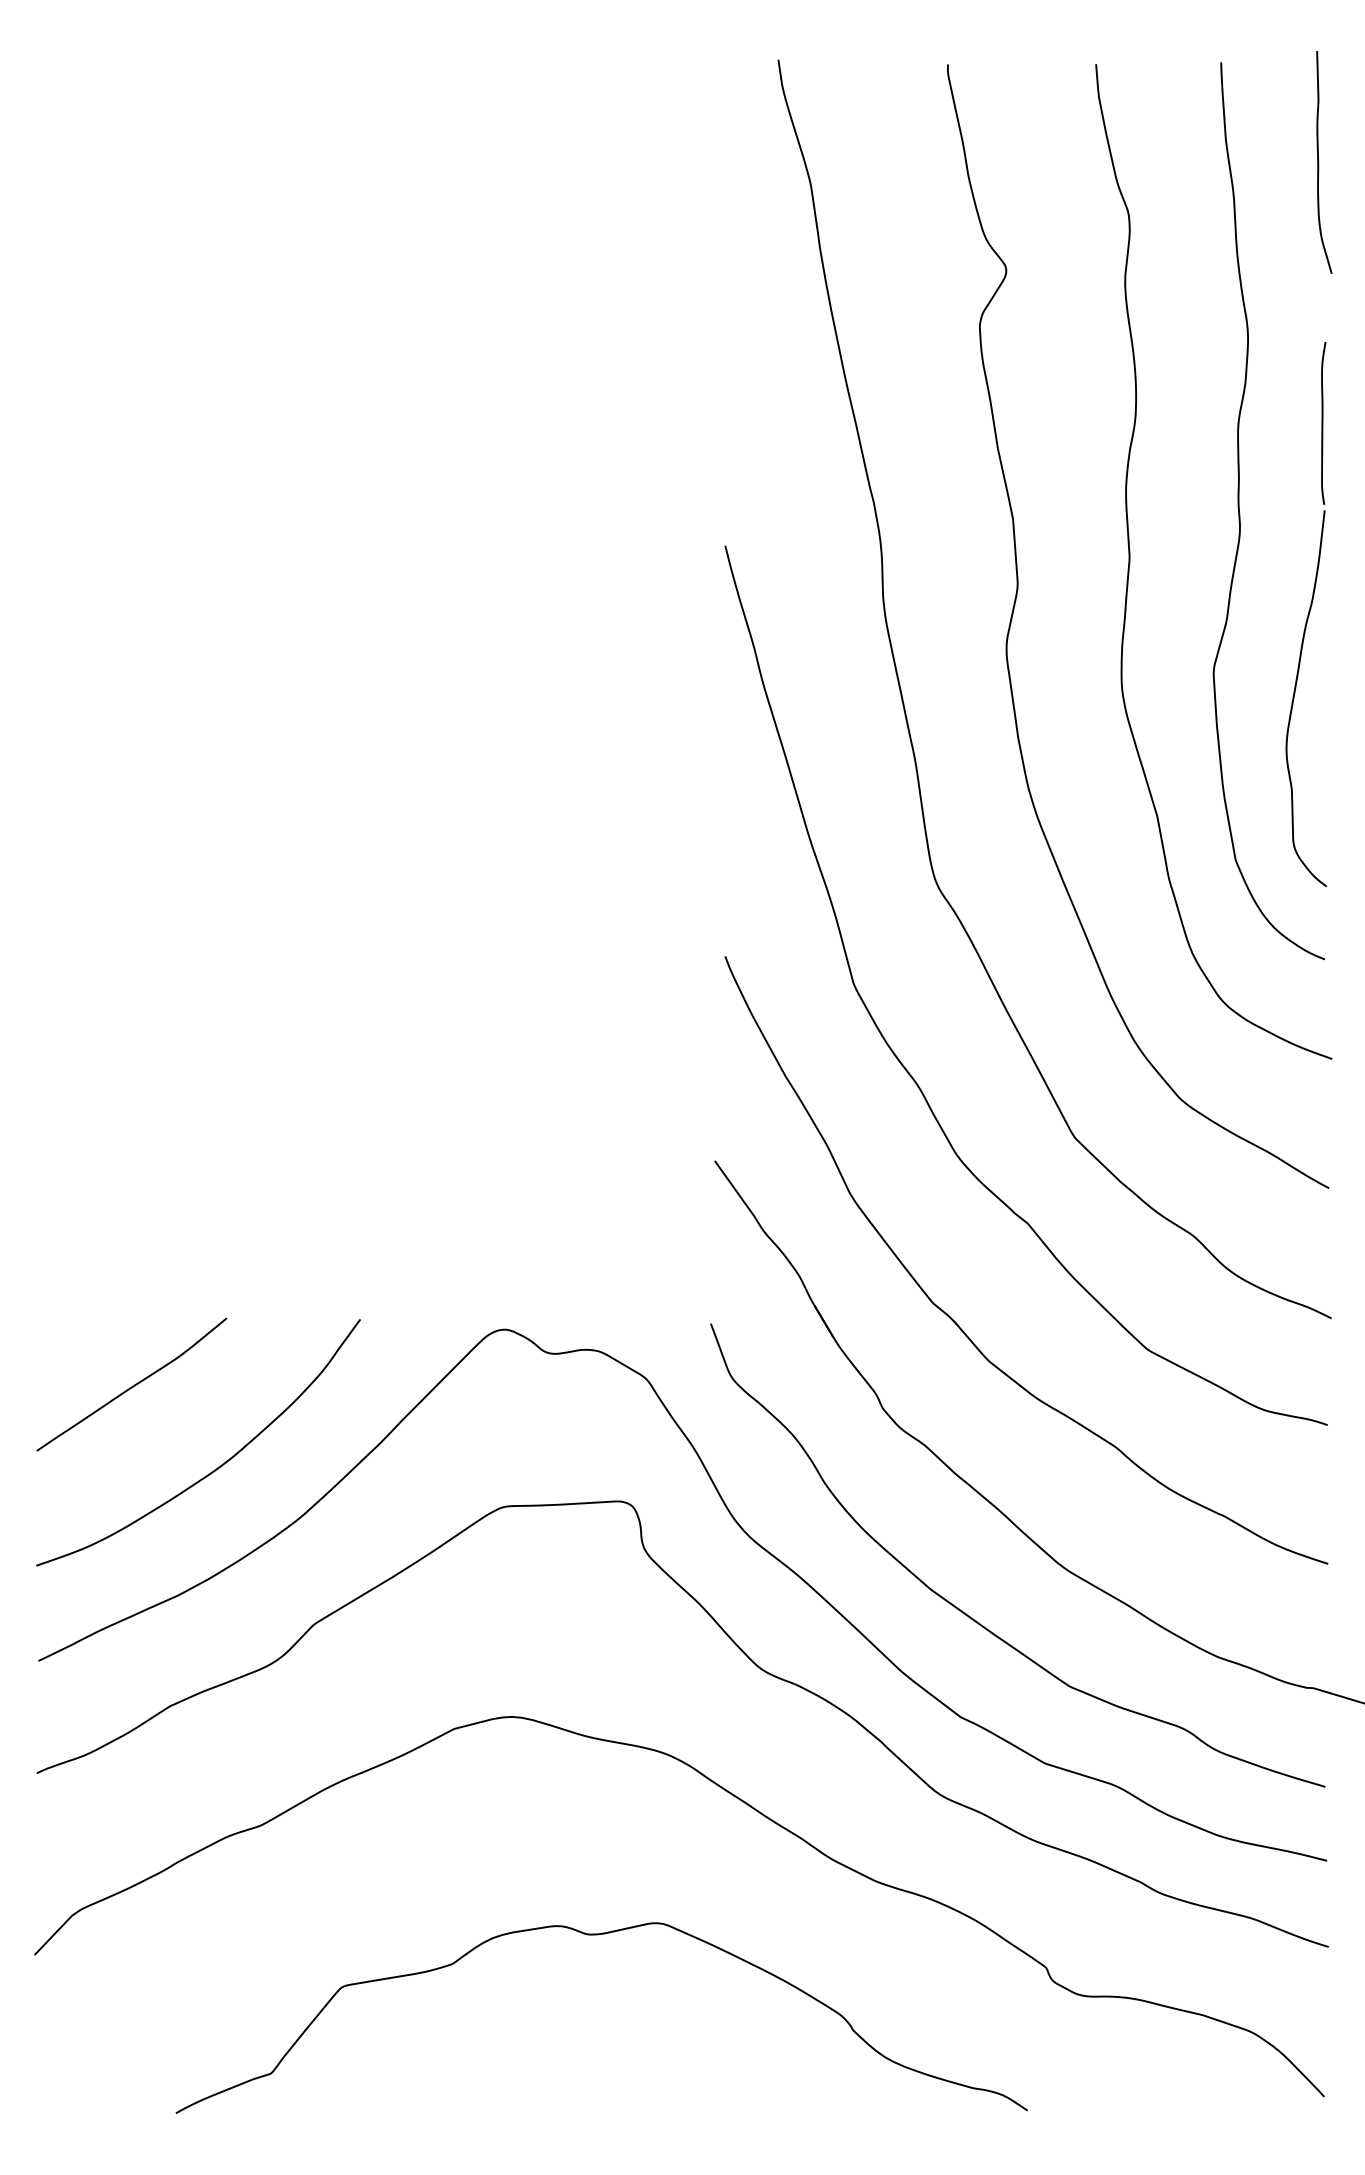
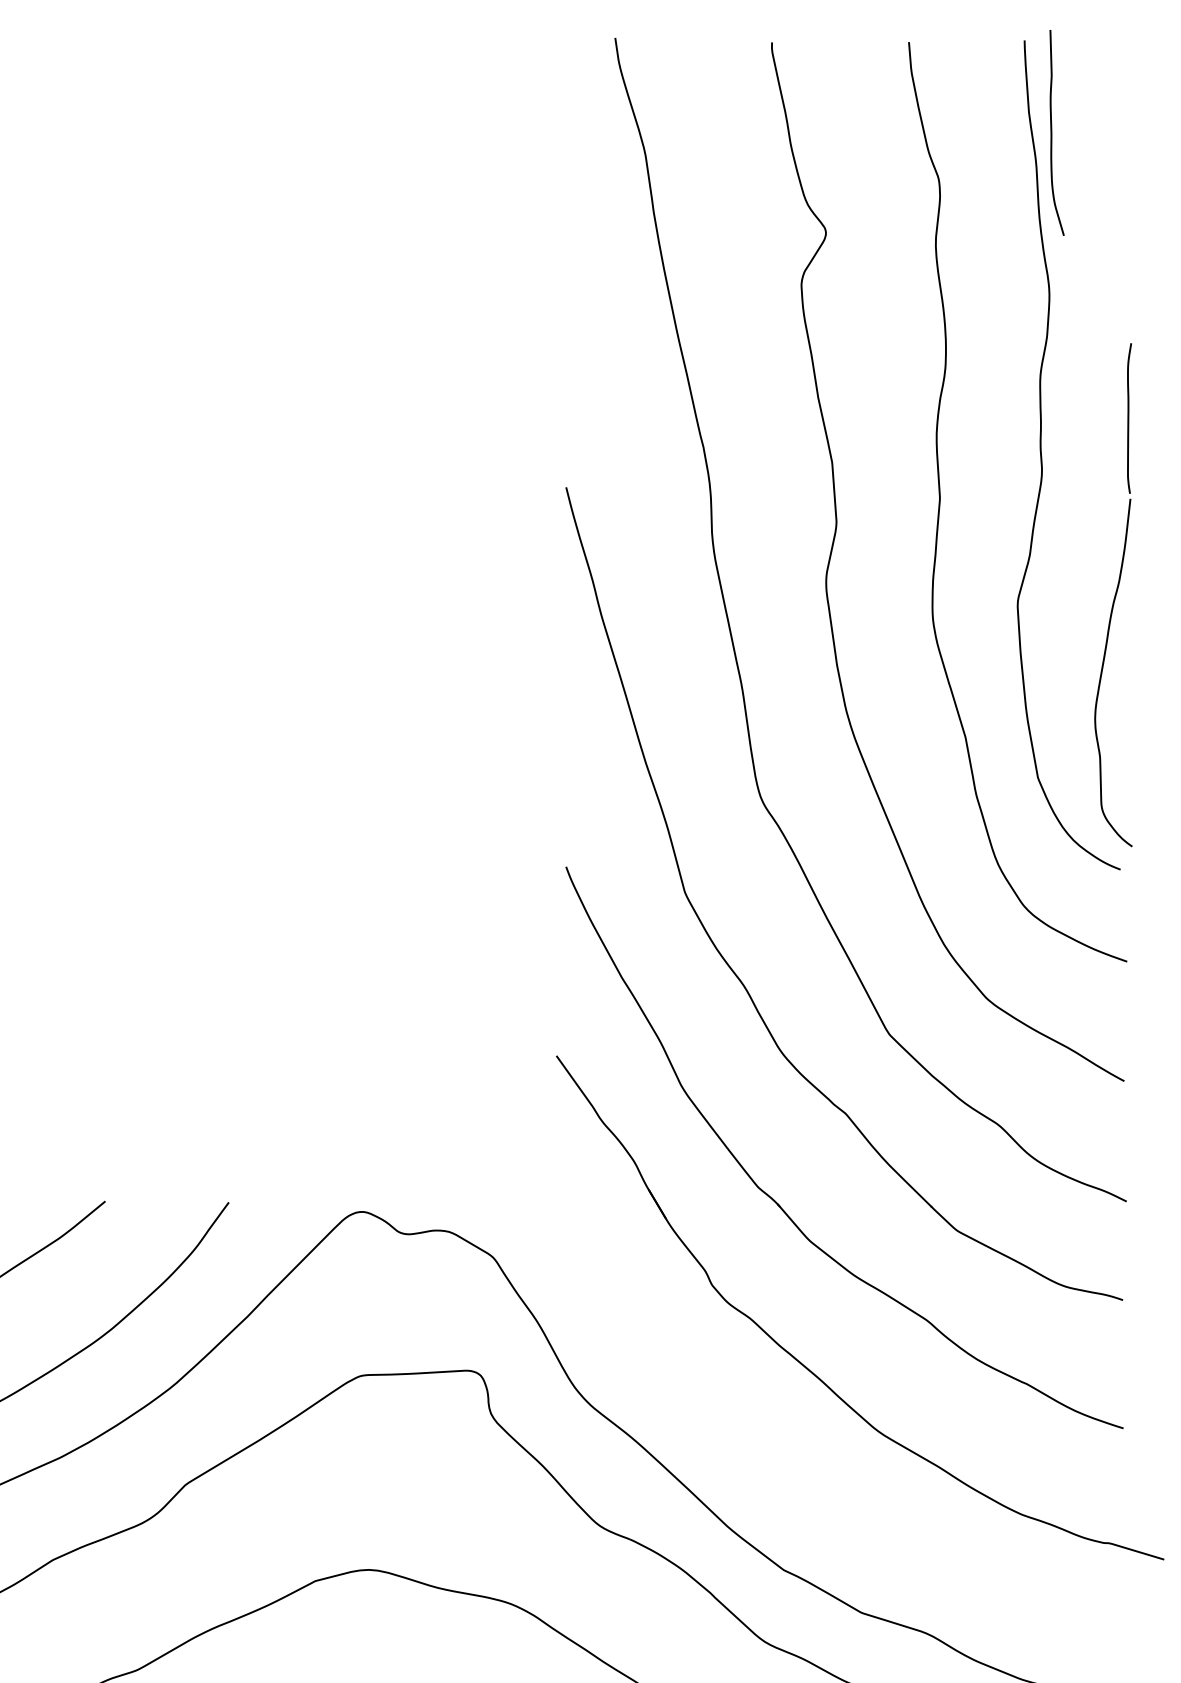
curve: (1319, 162) -> (1052, 132), moved
part: (1305, 614) -> (1112, 595), moved
curve: (969, 1615) -> (791, 1476), removed

